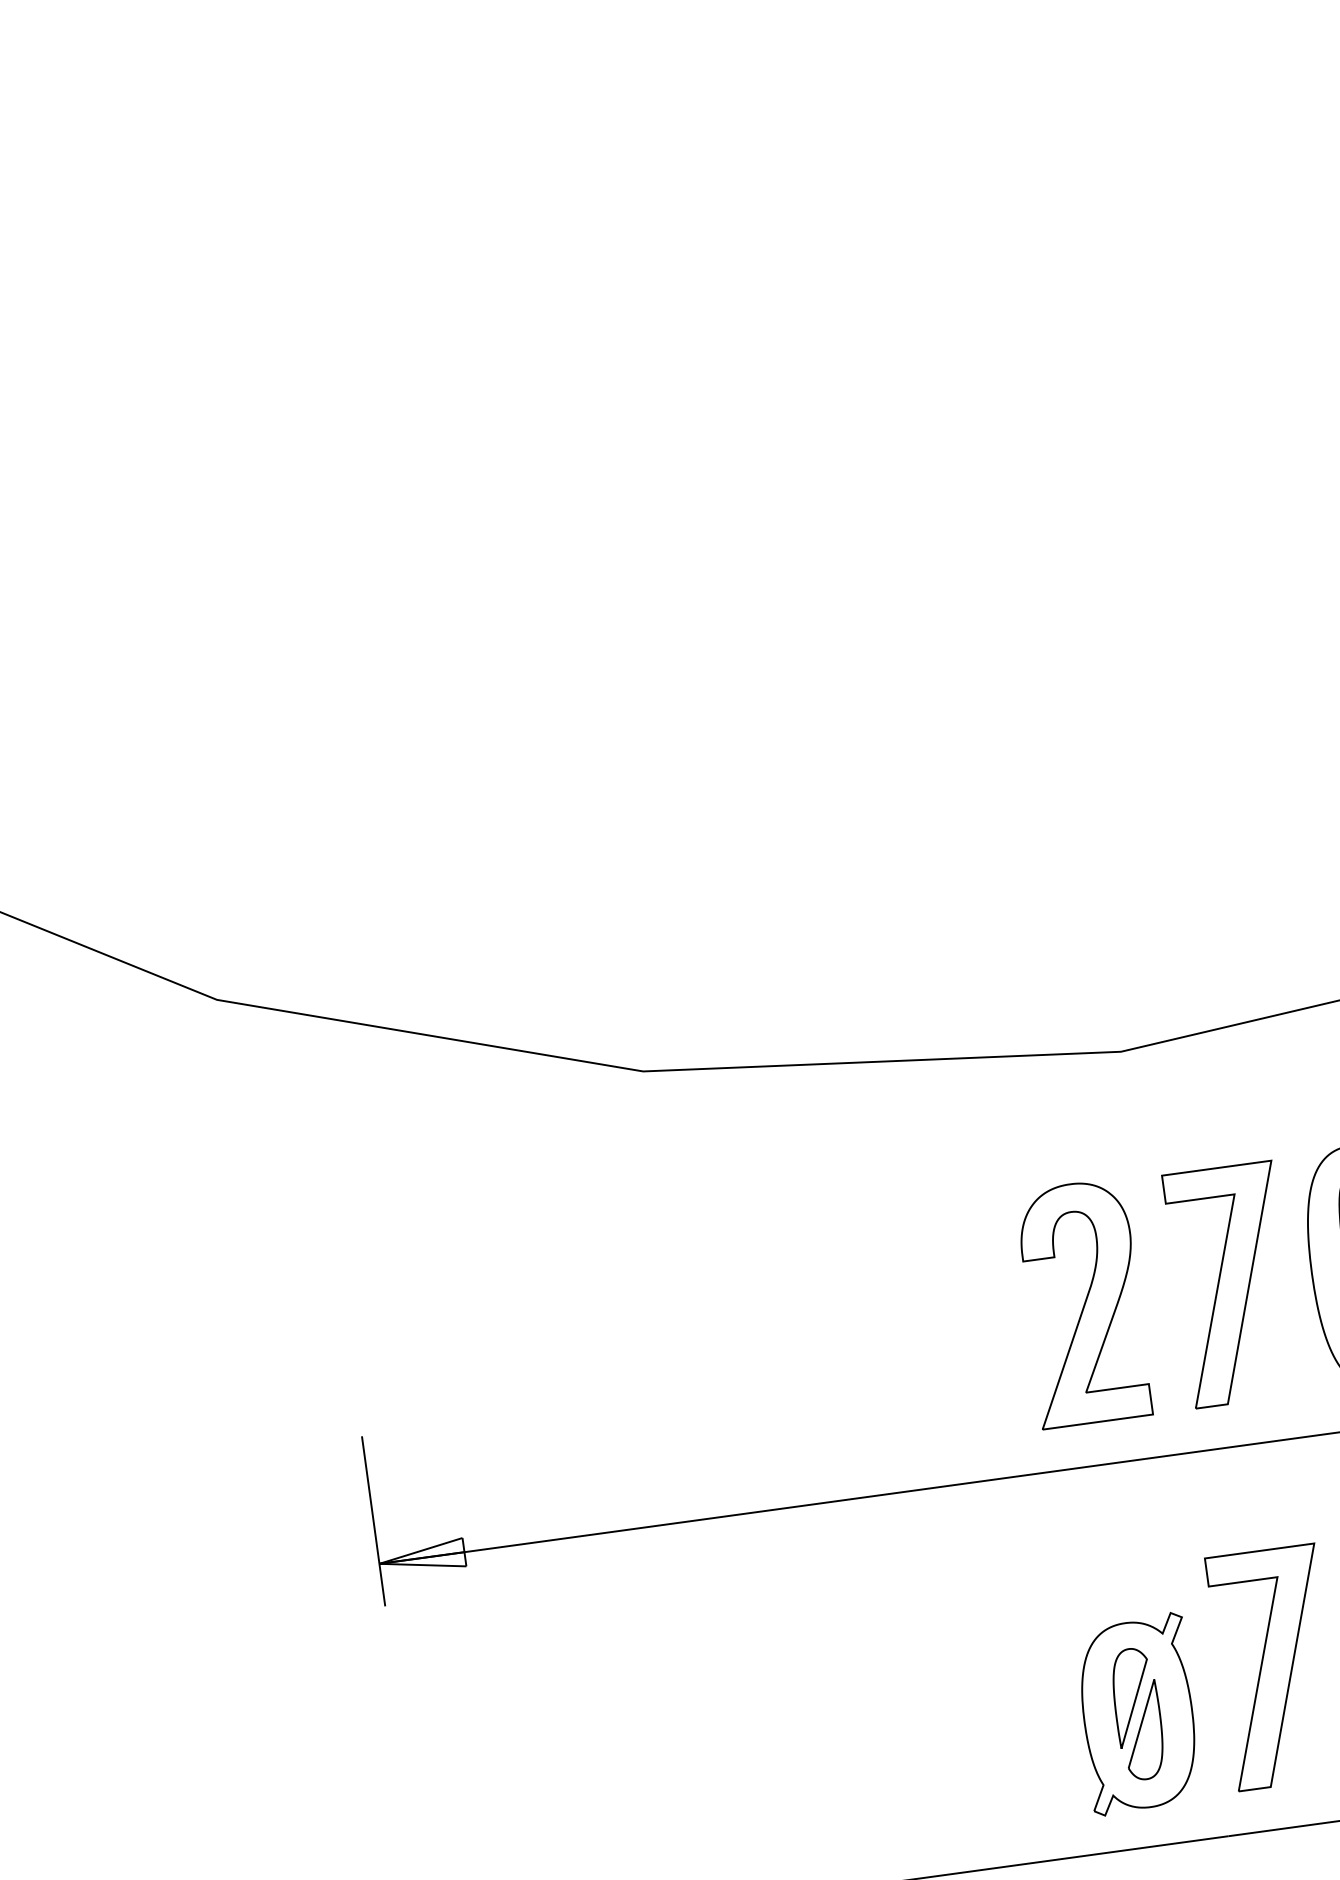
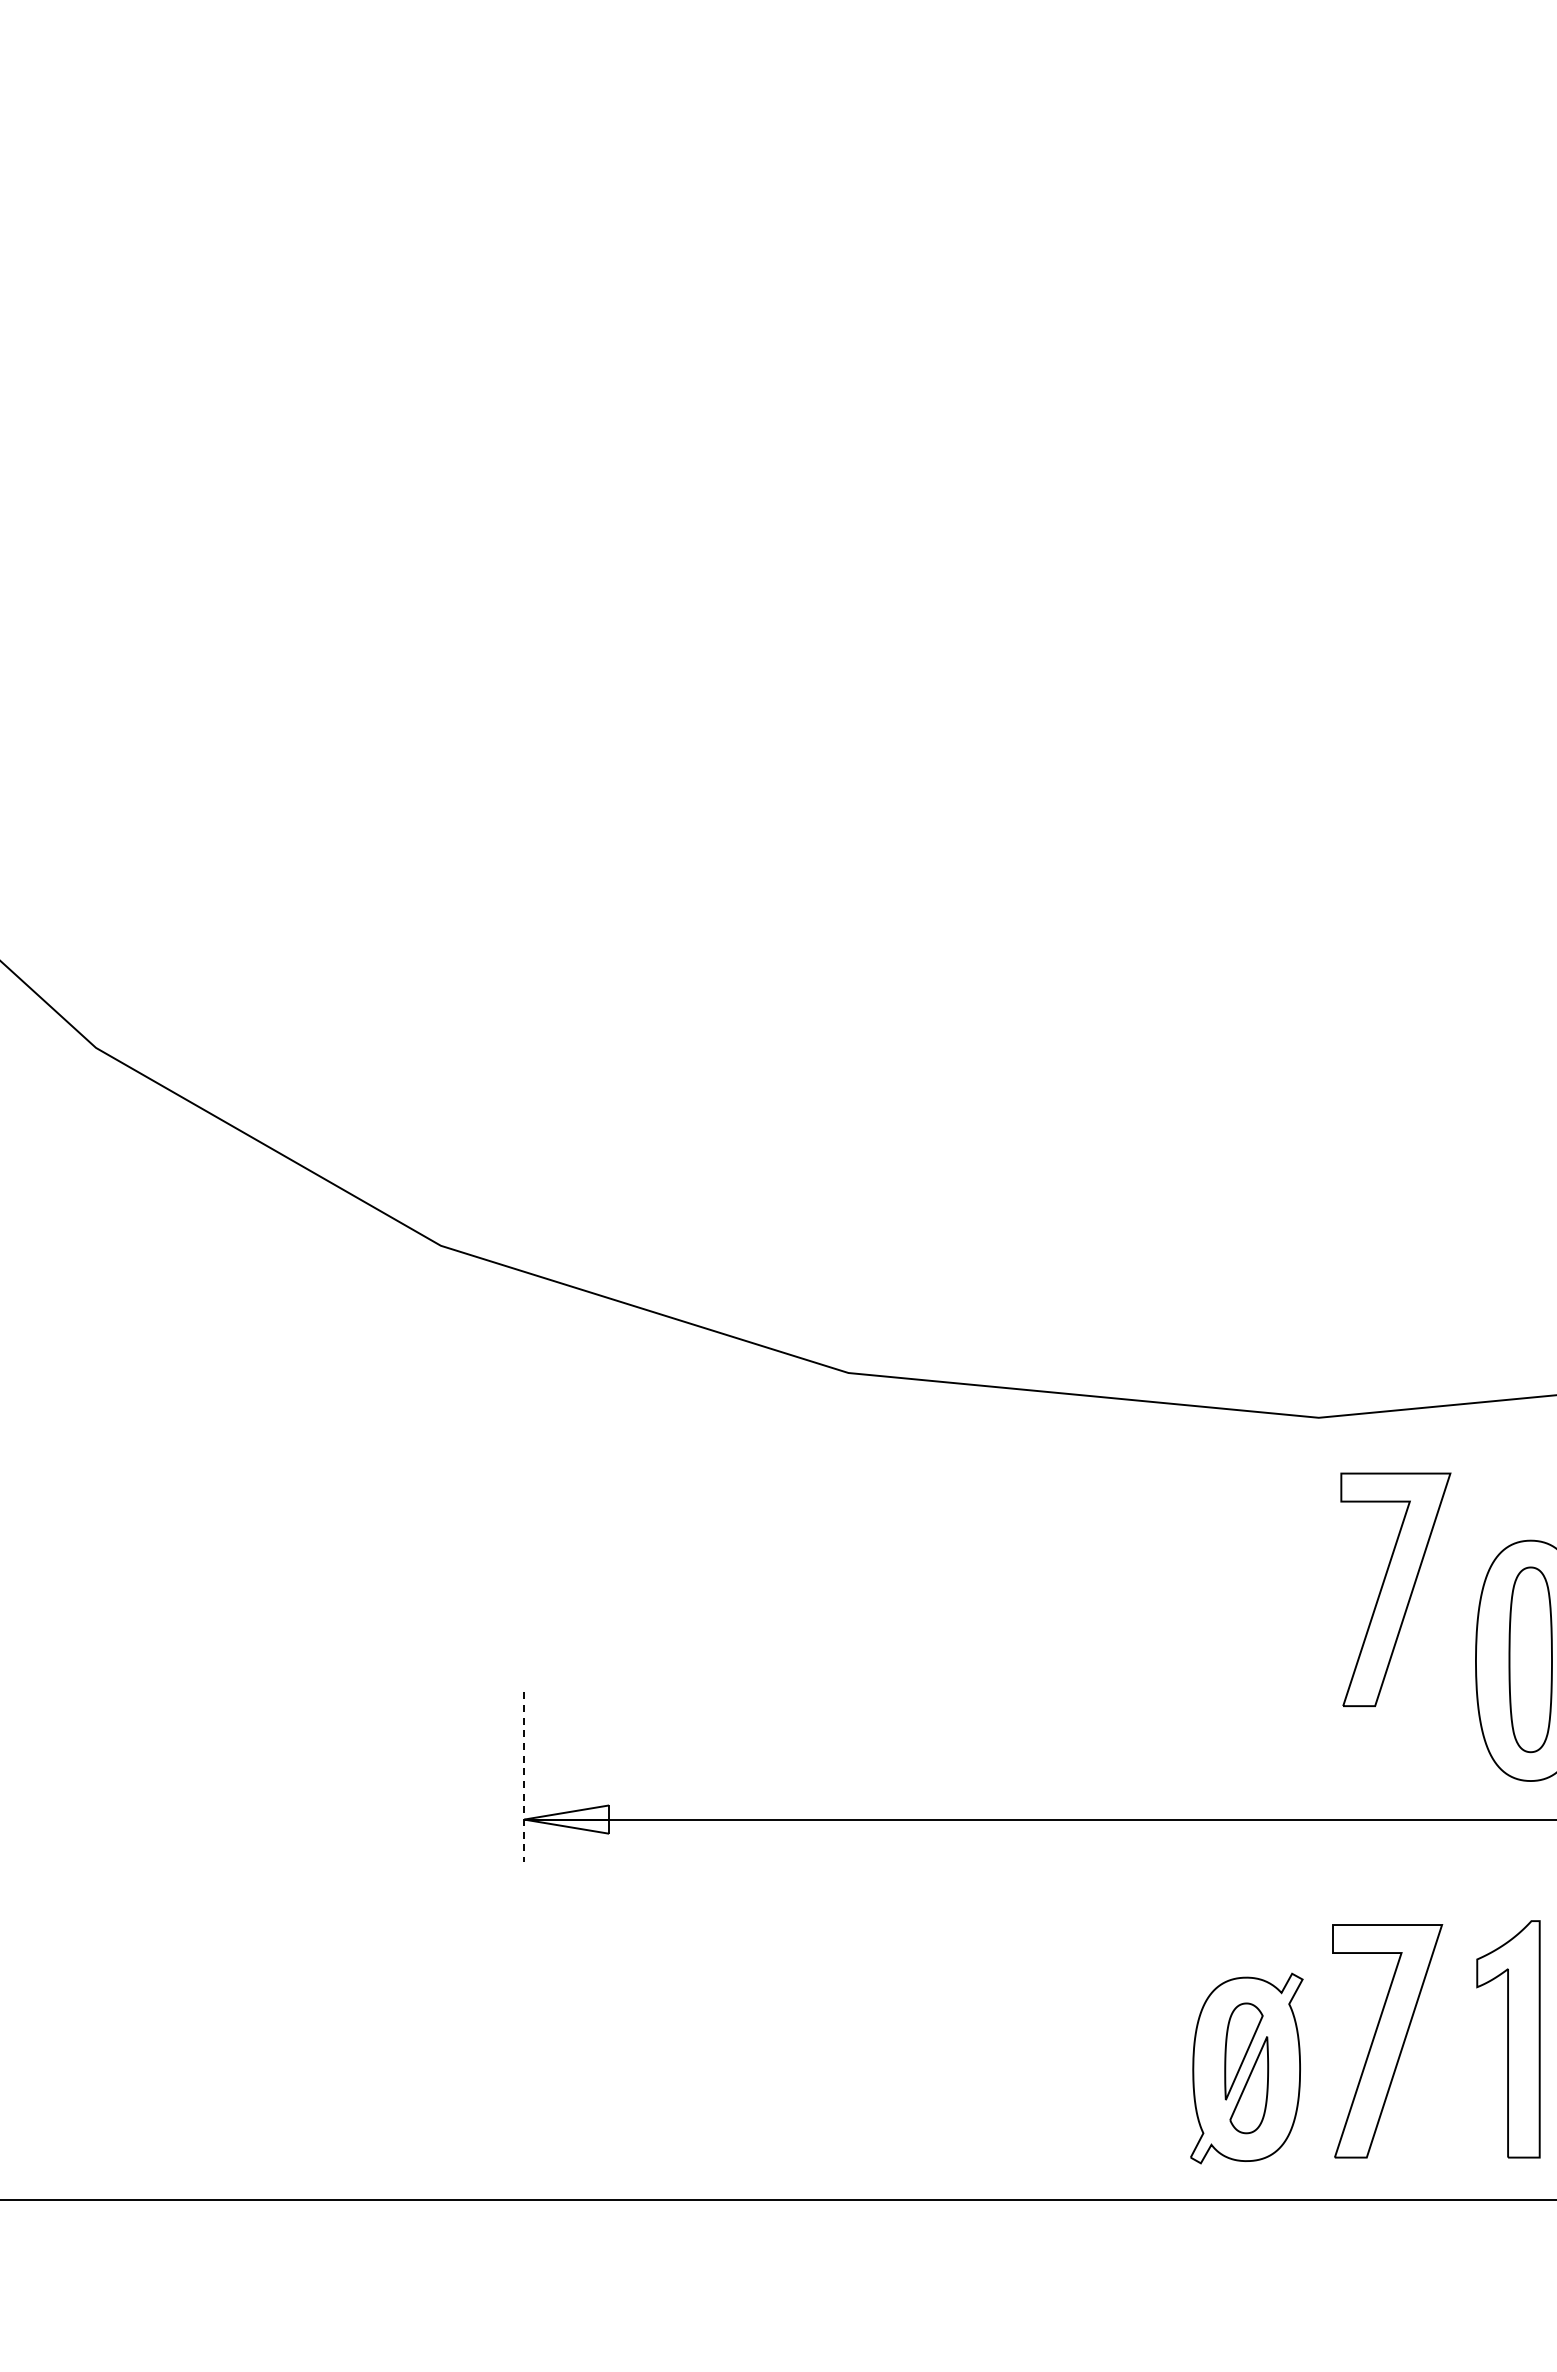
part: (1232, 1284) -> (1395, 1589), moved
part: (1082, 1302) -> (1247, 1658), removed
line: (373, 1521) -> (524, 1777), solid -> dashed

